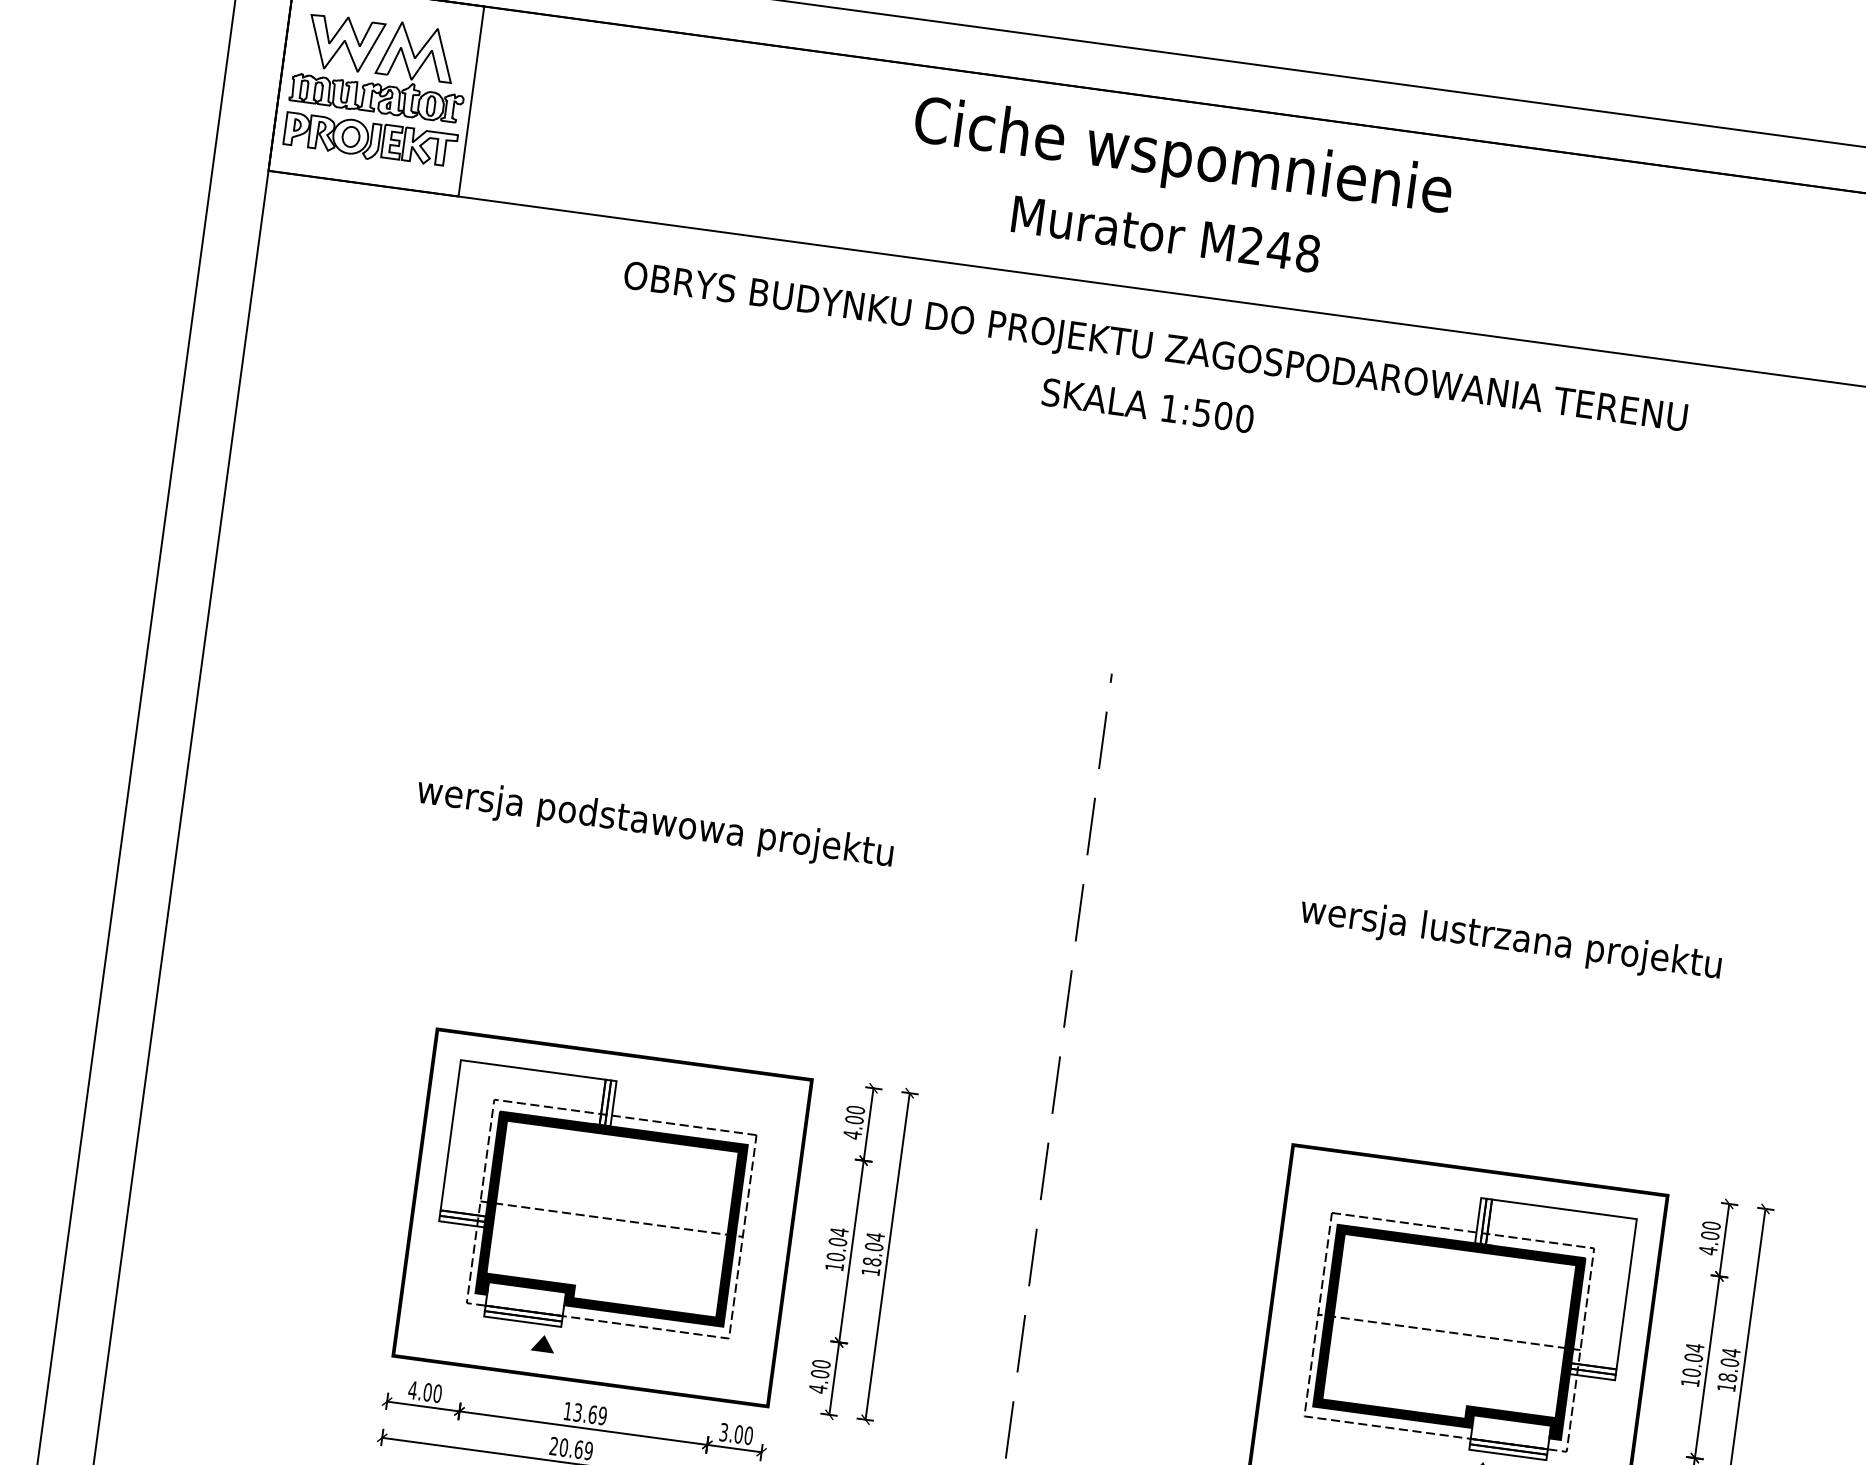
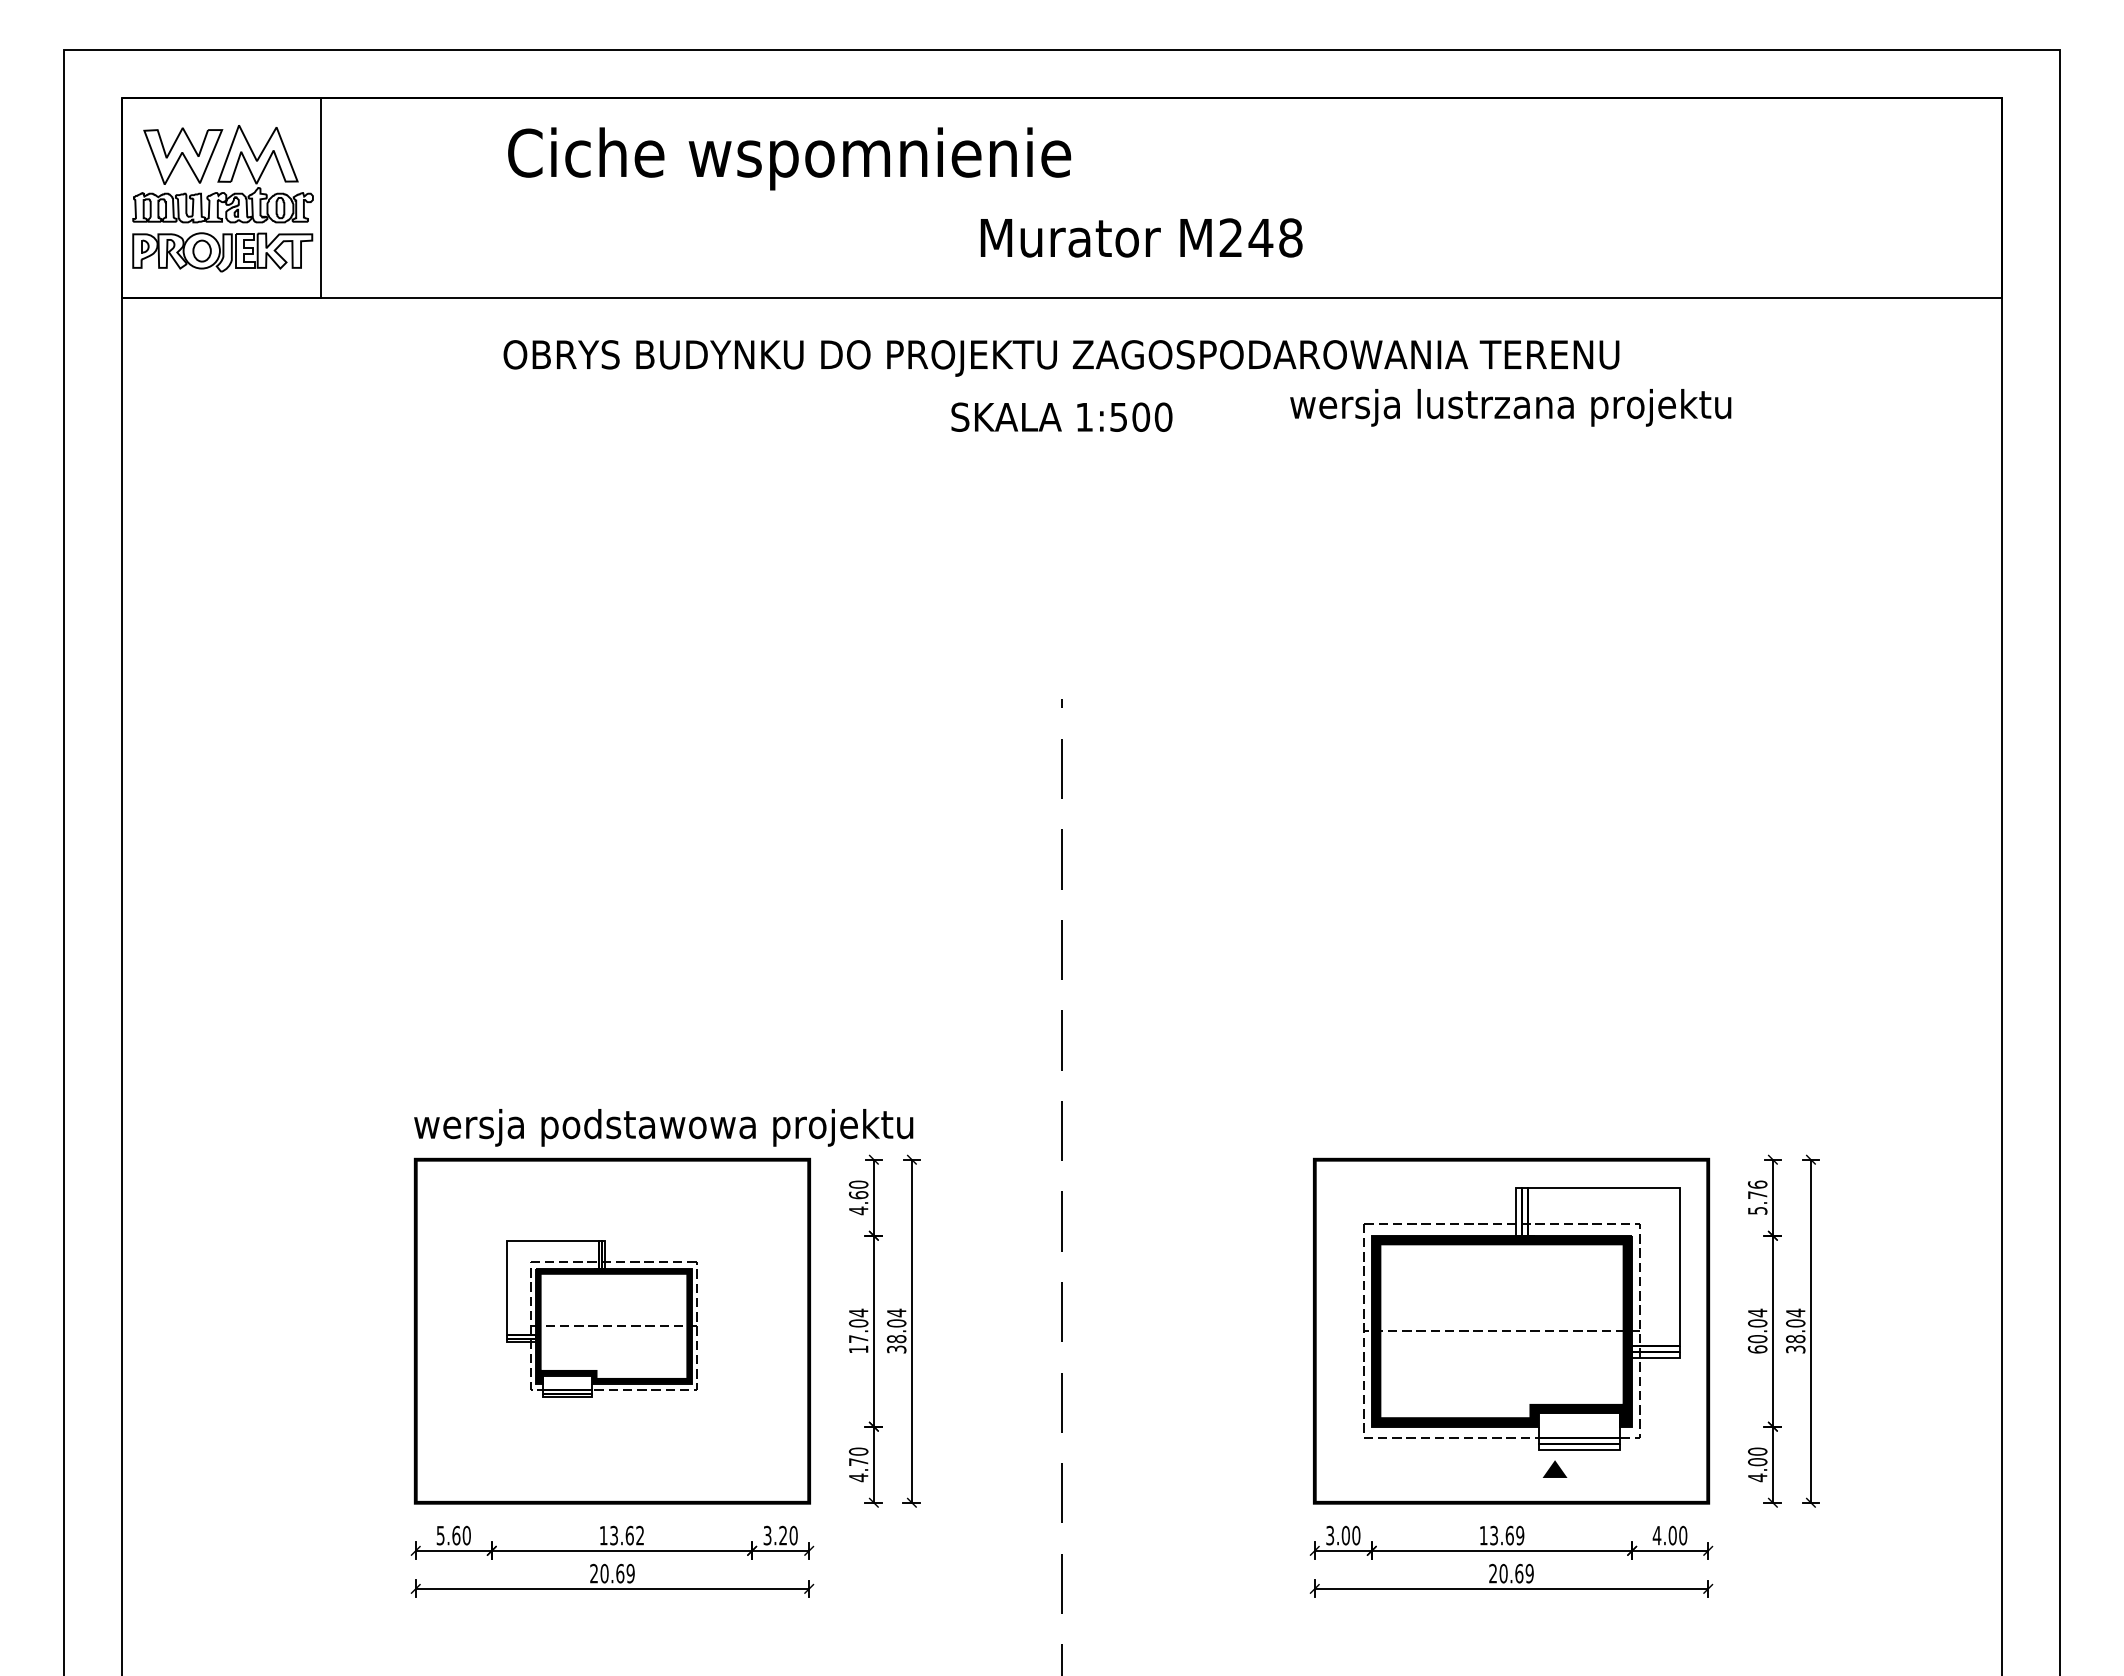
text: (1182, 159) -> (789, 158), moved
text: (1166, 233) -> (1141, 237), moved
text: (654, 823) -> (663, 1127), moved
text: (1510, 939) -> (1510, 407), moved
text: (854, 1120) -> (858, 1195), 4.00 -> 4.60
part: (593, 1204) -> (601, 1318), size x0.6
text: (1709, 1237) -> (1757, 1197), 4.00 -> 5.76
text: (835, 1257) -> (858, 1339), 10.04 -> 17.04
text: (870, 1271) -> (896, 1349), 18.04 -> 38.04
fill: (543, 1342) -> (568, 1468), removed
text: (819, 1374) -> (858, 1462), 4.00 -> 4.70
text: (1690, 1382) -> (1757, 1349), 10.04 -> 60.04
text: (1726, 1387) -> (1795, 1349), 18.04 -> 38.04
text: (420, 1391) -> (448, 1535), 4.00 -> 5.60
text: (603, 1415) -> (640, 1535), 13.69 -> 13.62
text: (739, 1434) -> (783, 1535), 3.00 -> 3.20

